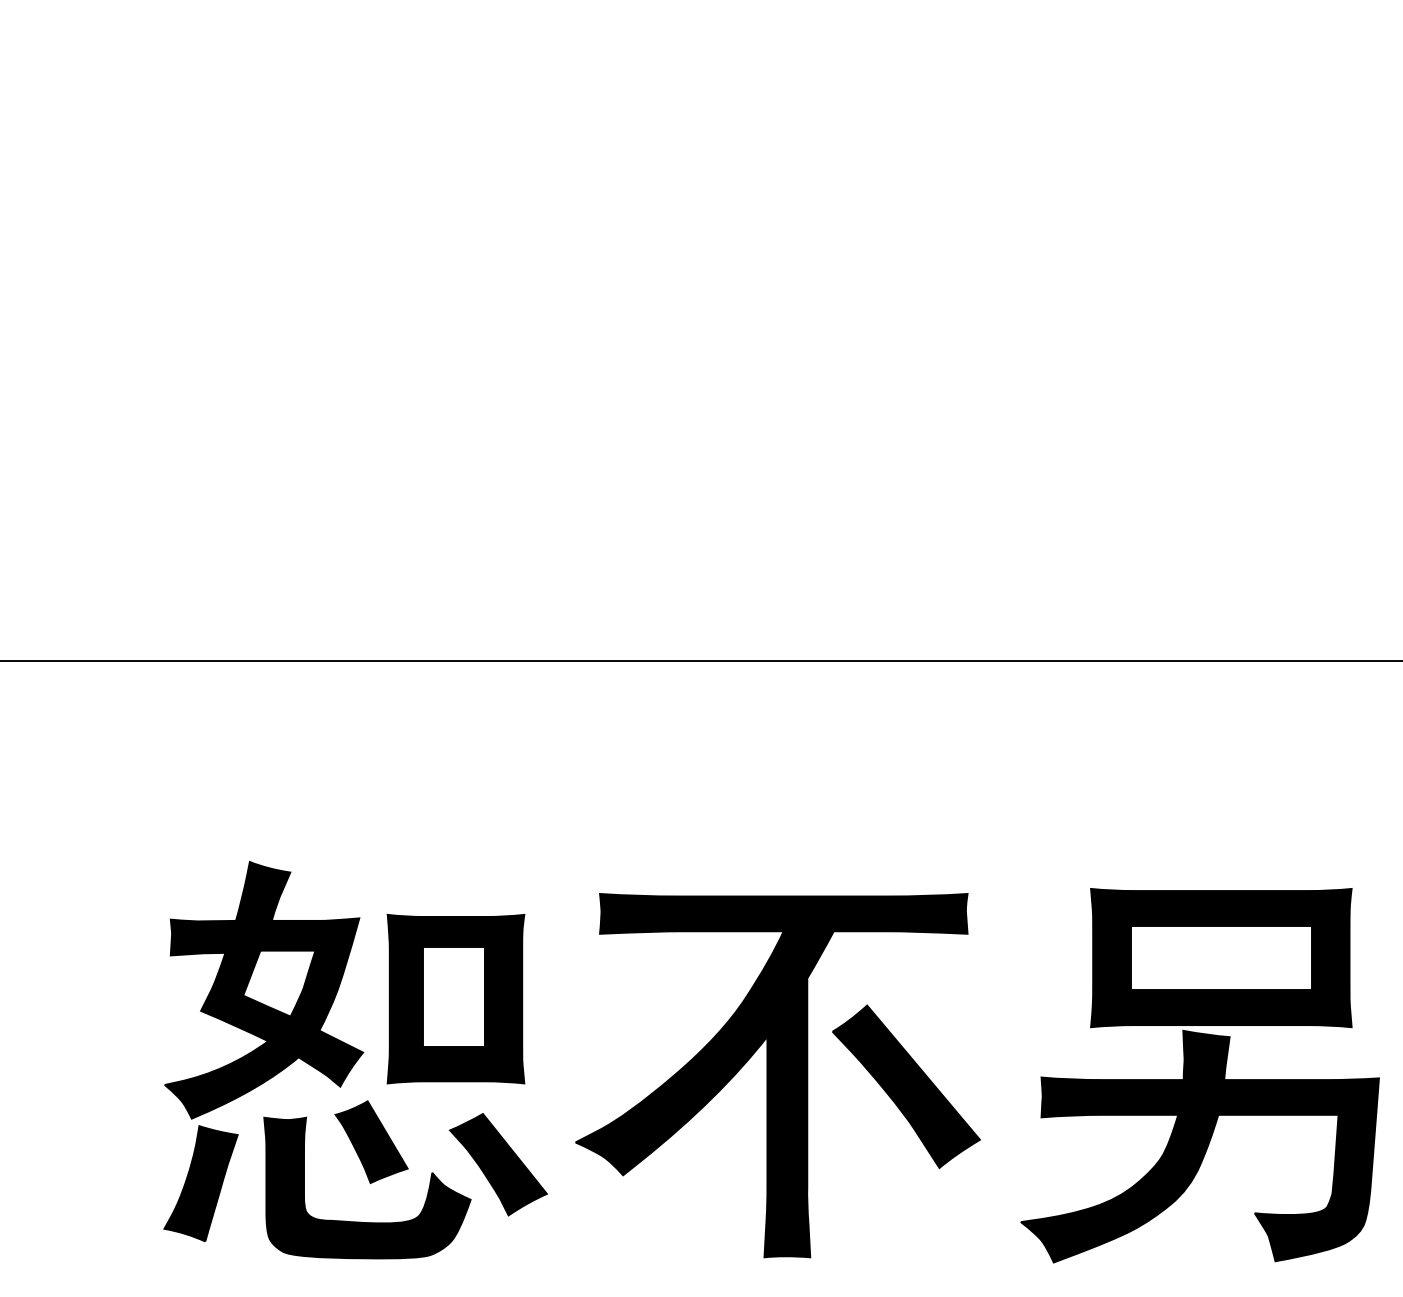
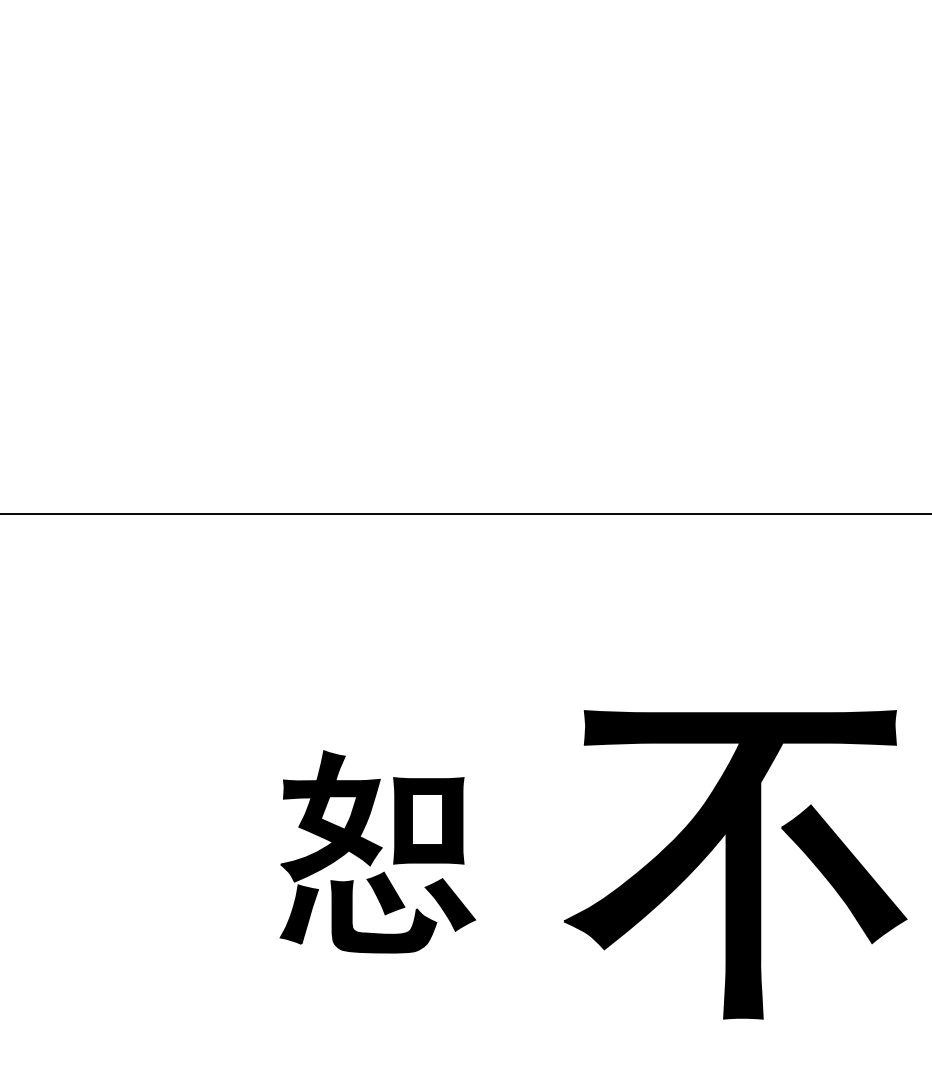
part: (355, 1060) -> (377, 852), size x0.6

